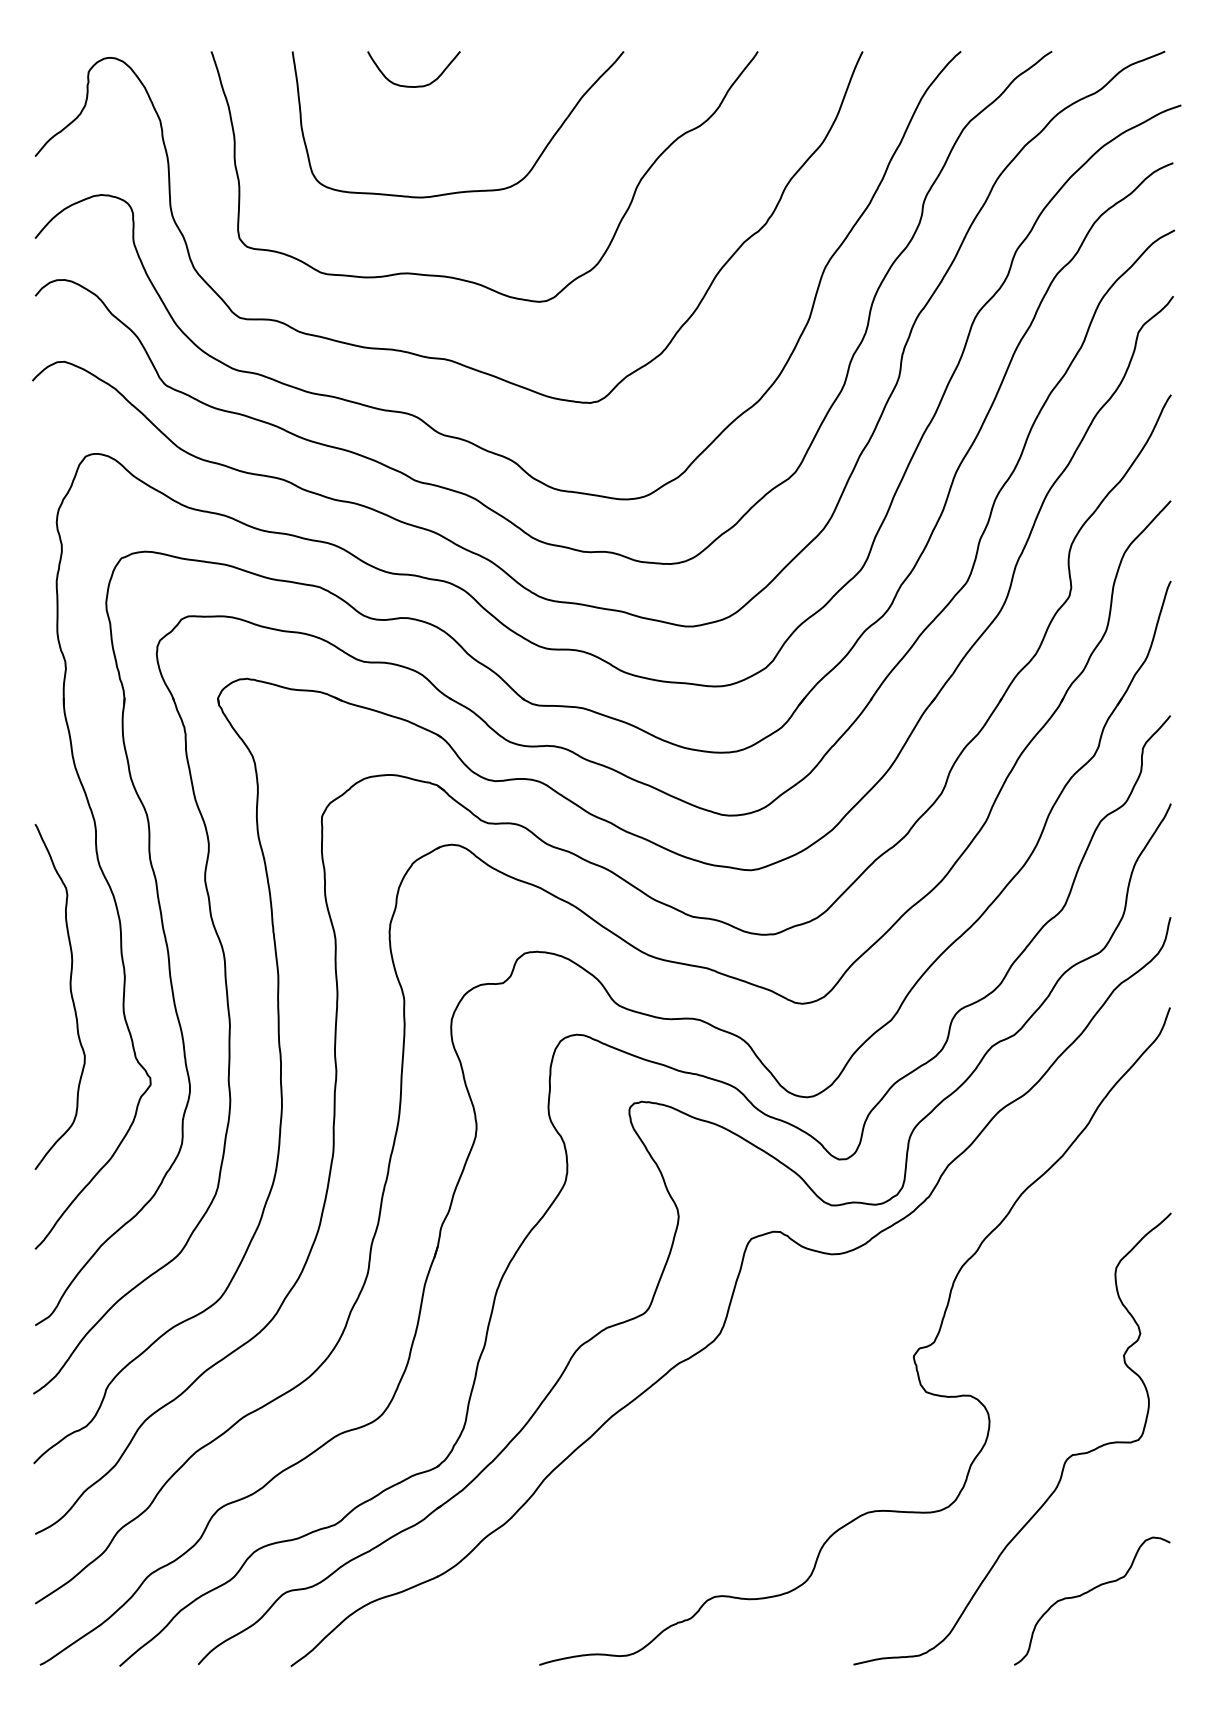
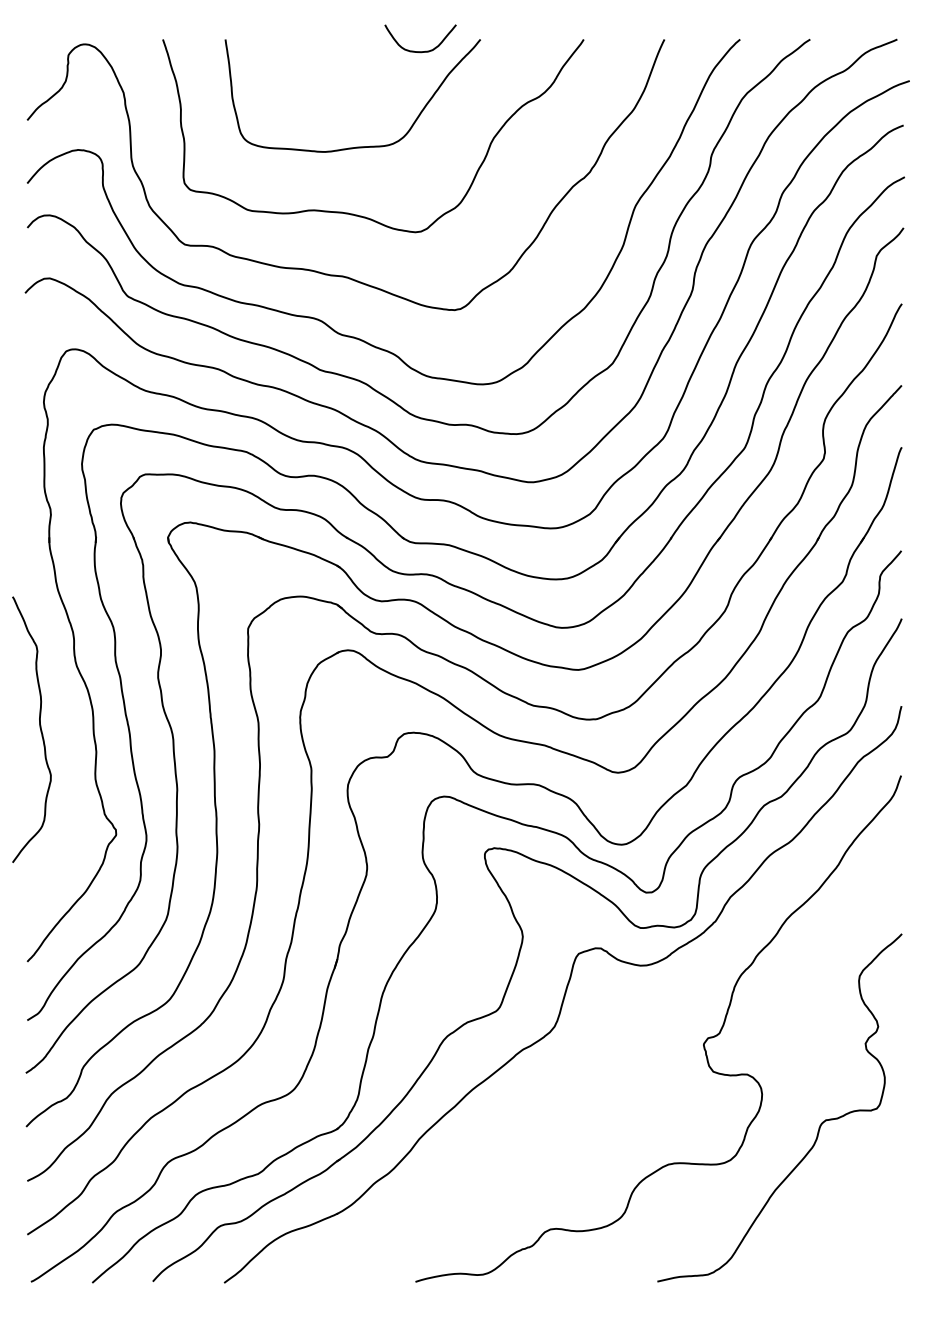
curve: (417, 85) -> (423, 51), moved
curve: (70, 995) -> (39, 728), moved
curve: (1087, 1593) -> (837, 1226), removed

